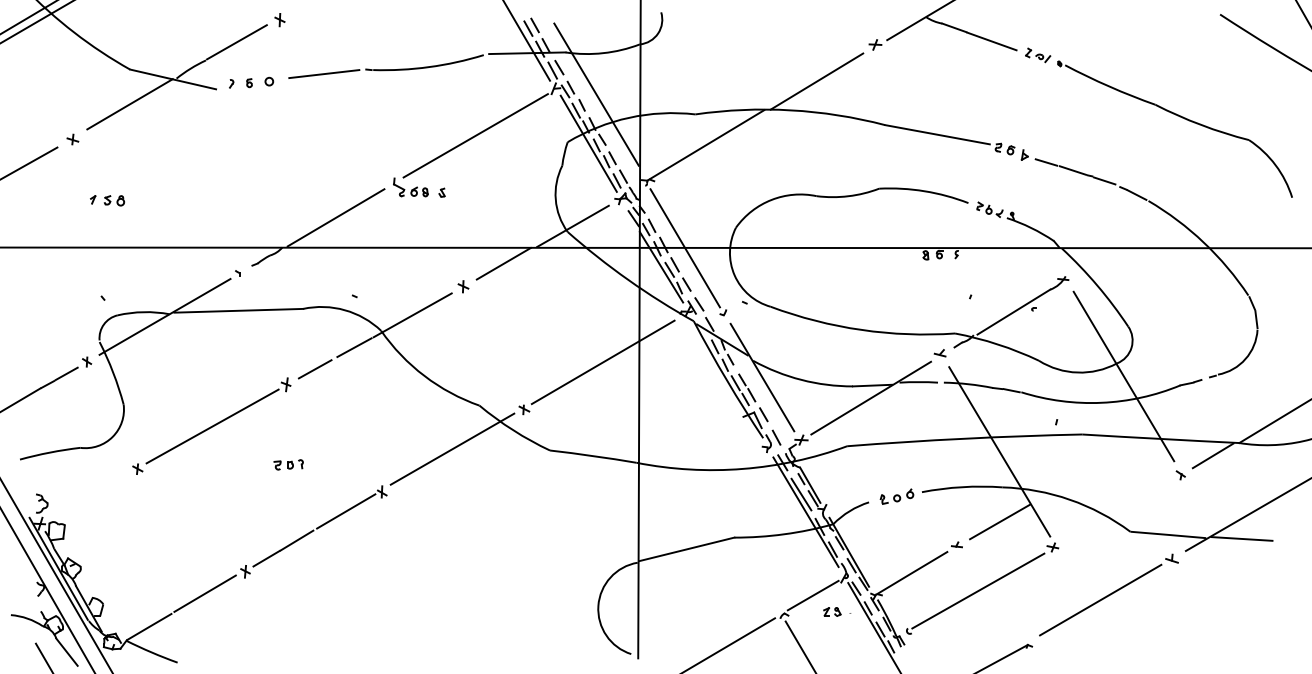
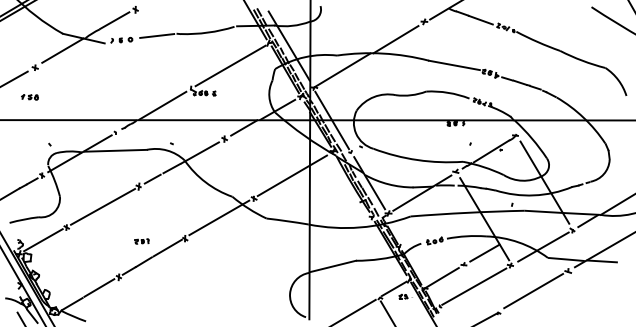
part: (106, 200) -> (29, 97), moved
part: (287, 464) -> (141, 241), moved
line: (89, 495) -> (43, 240), added
line: (1121, 508) -> (543, 246), added

